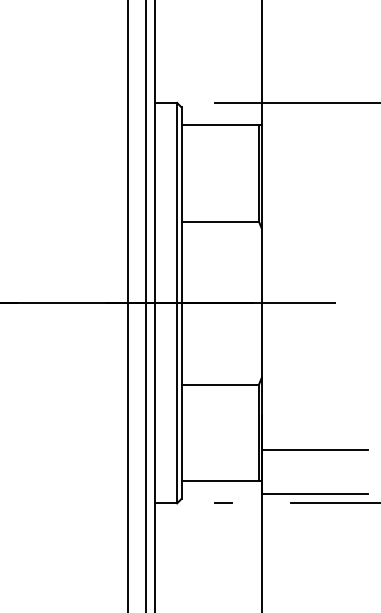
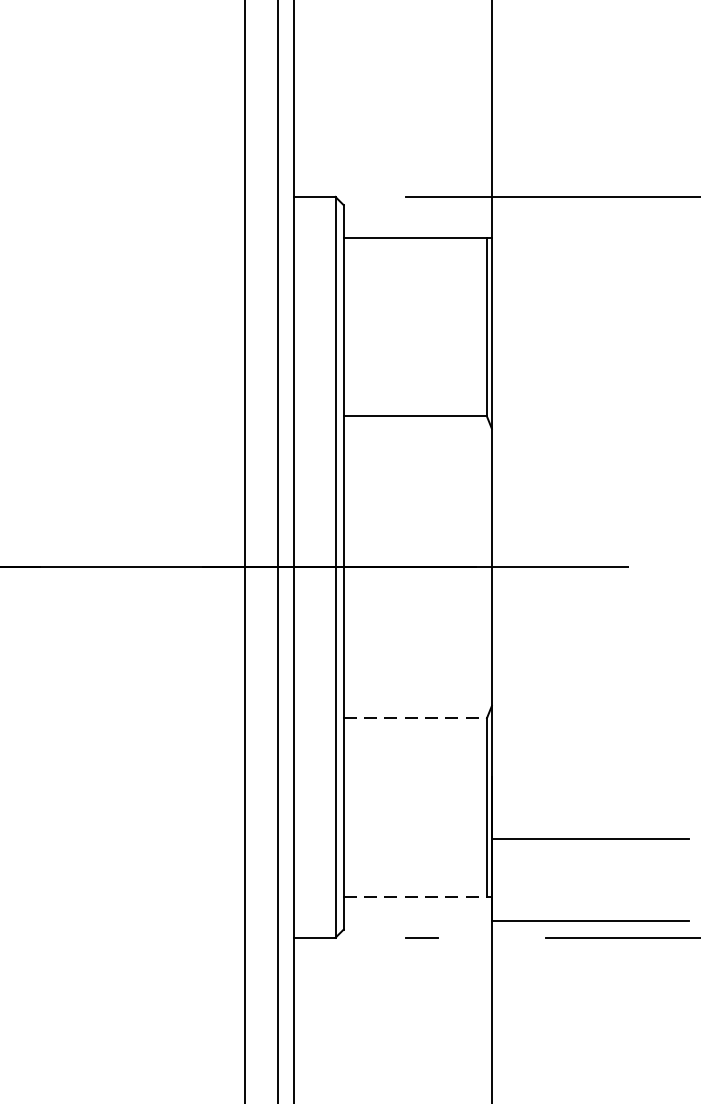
line: (220, 384) -> (415, 717), solid -> dashed
line: (220, 481) -> (415, 897), solid -> dashed

